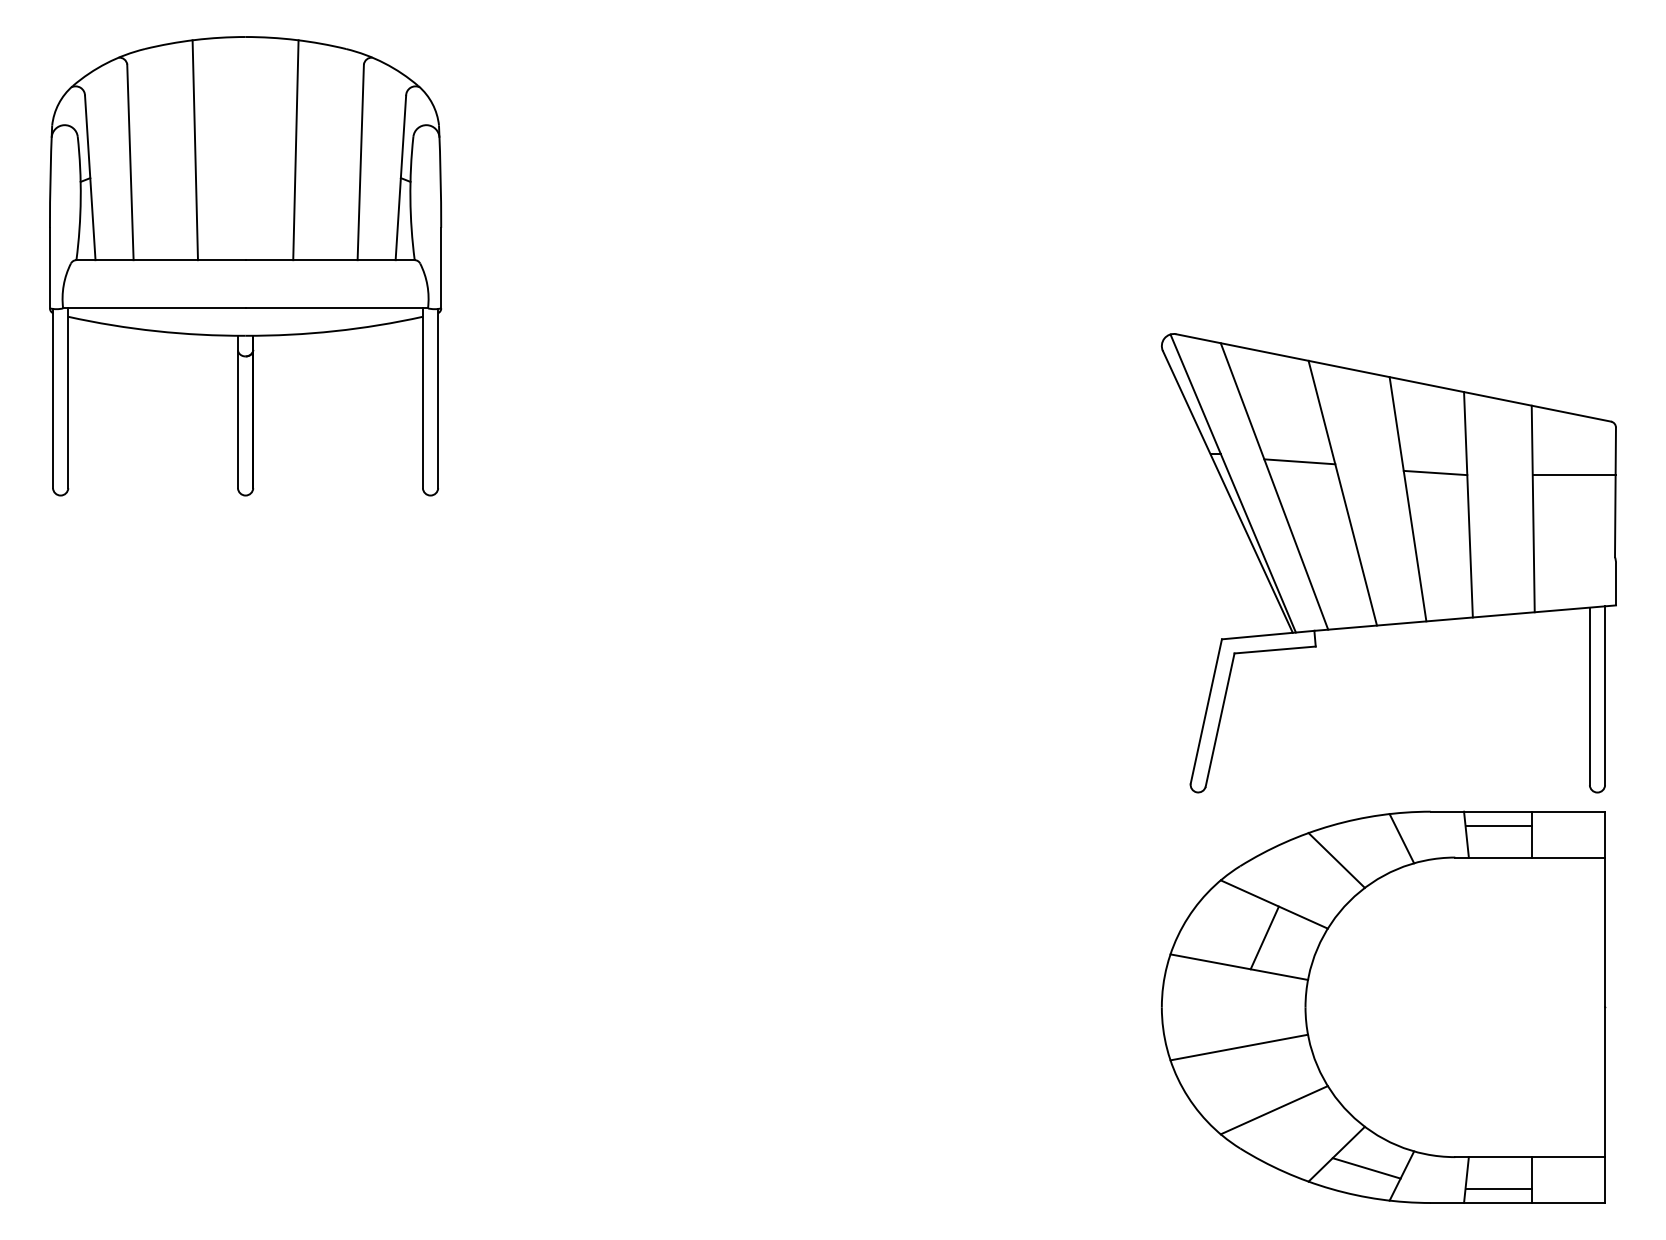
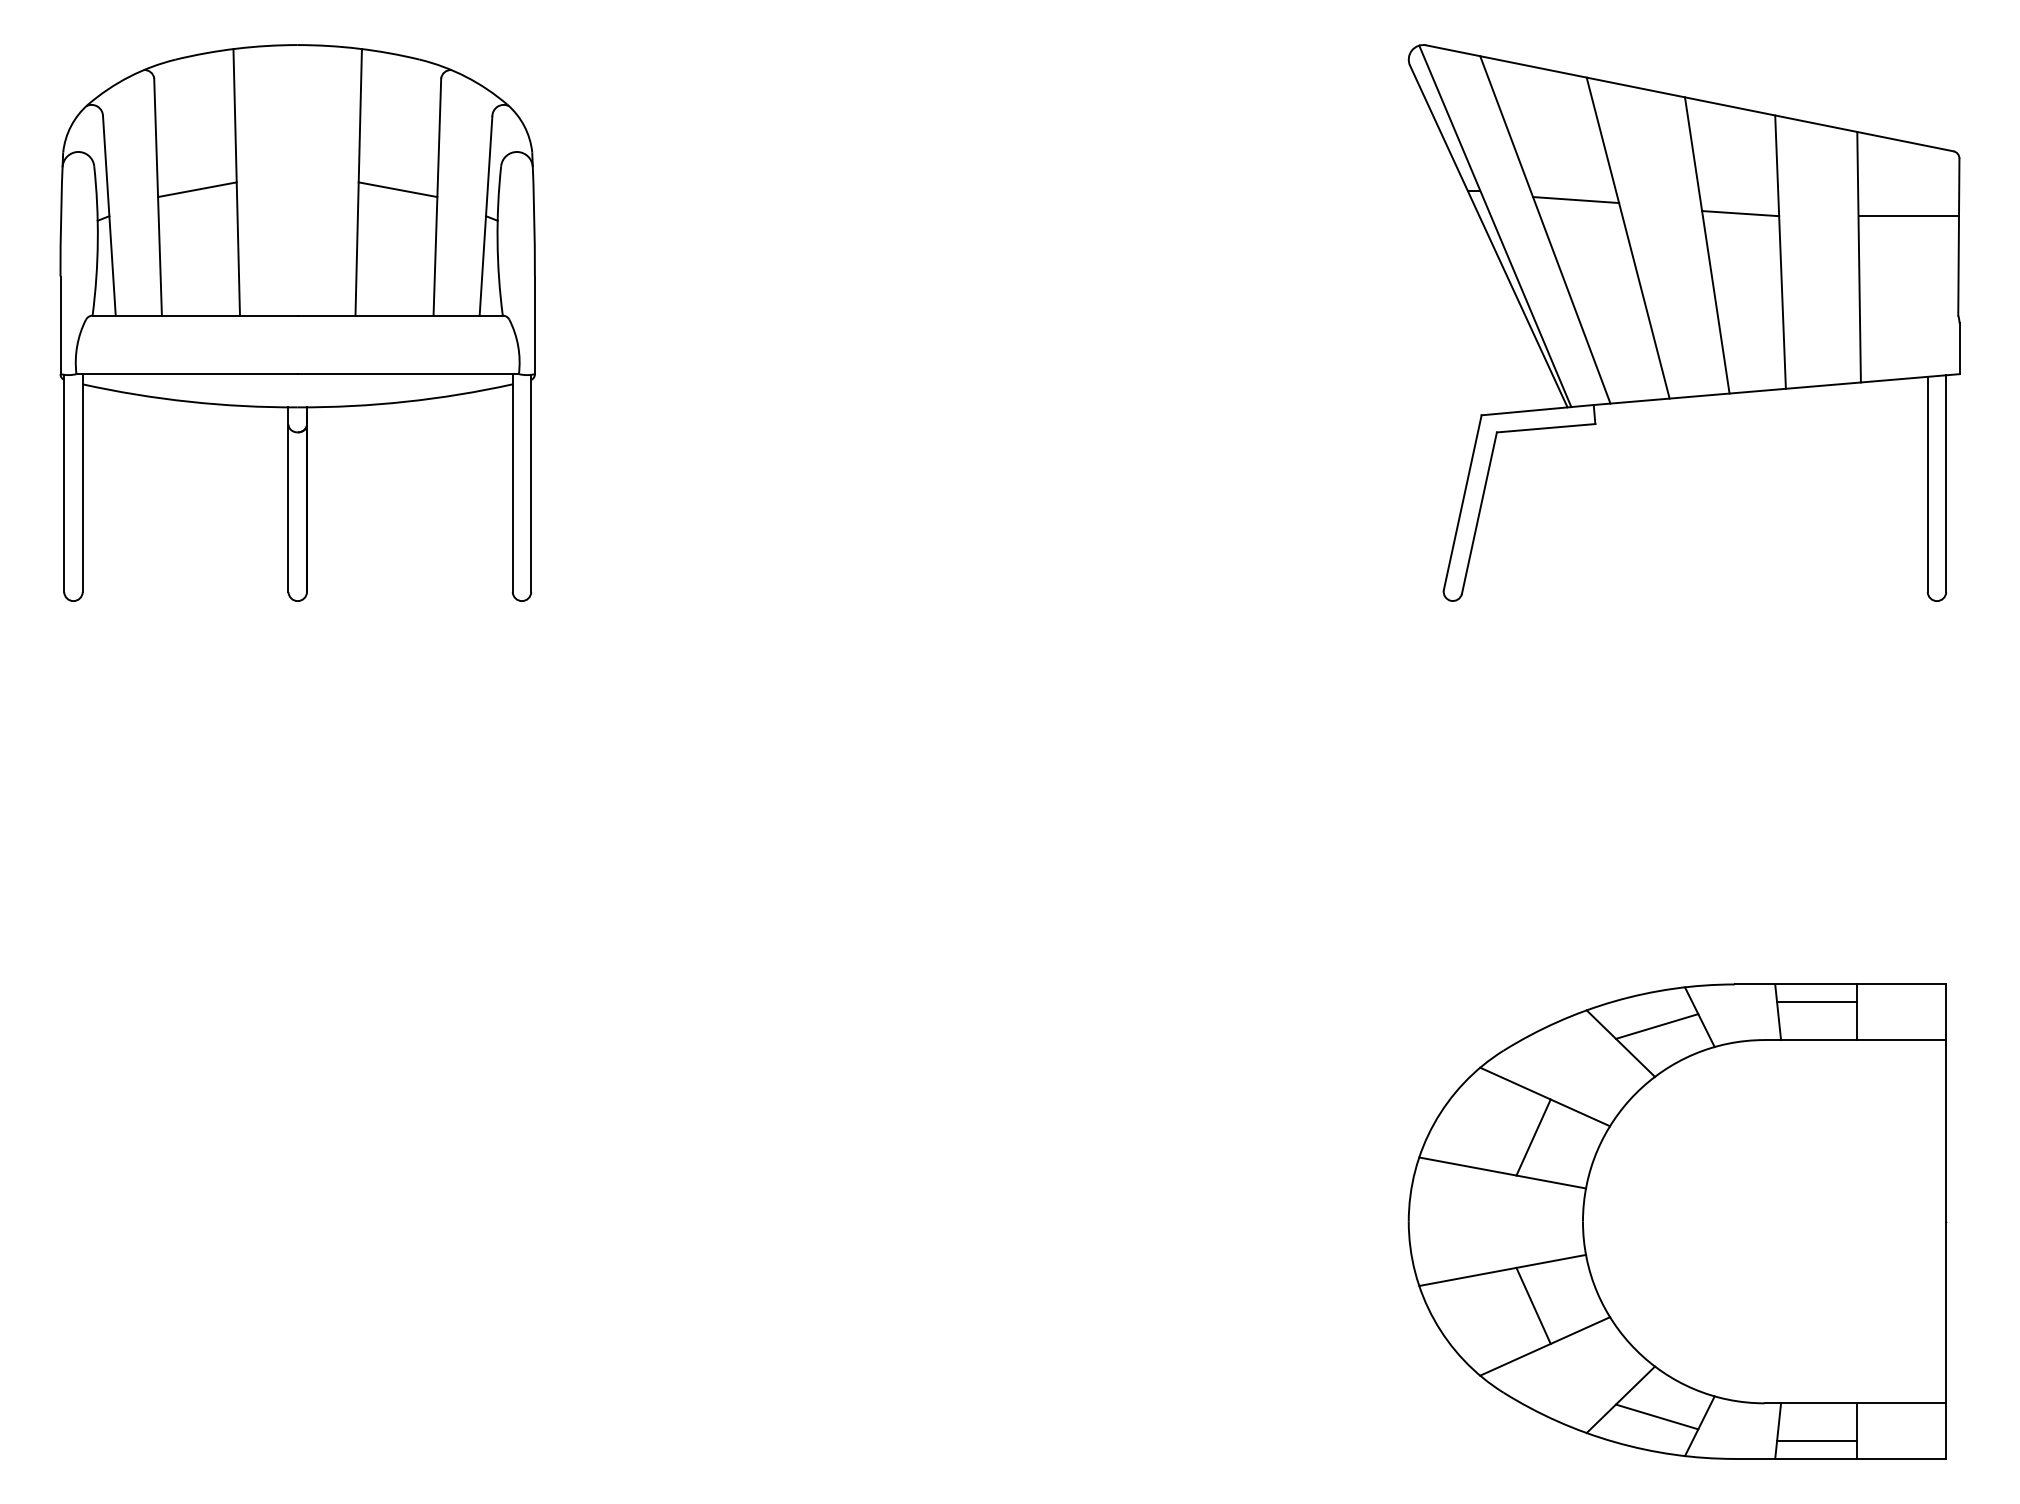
line: (162, 156) -> (196, 189), added
line: (327, 156) -> (397, 189), added
part: (1388, 563) -> (1683, 323), moved
line: (1366, 846) -> (1656, 1026), added
line: (1264, 1076) -> (1533, 1305), added

